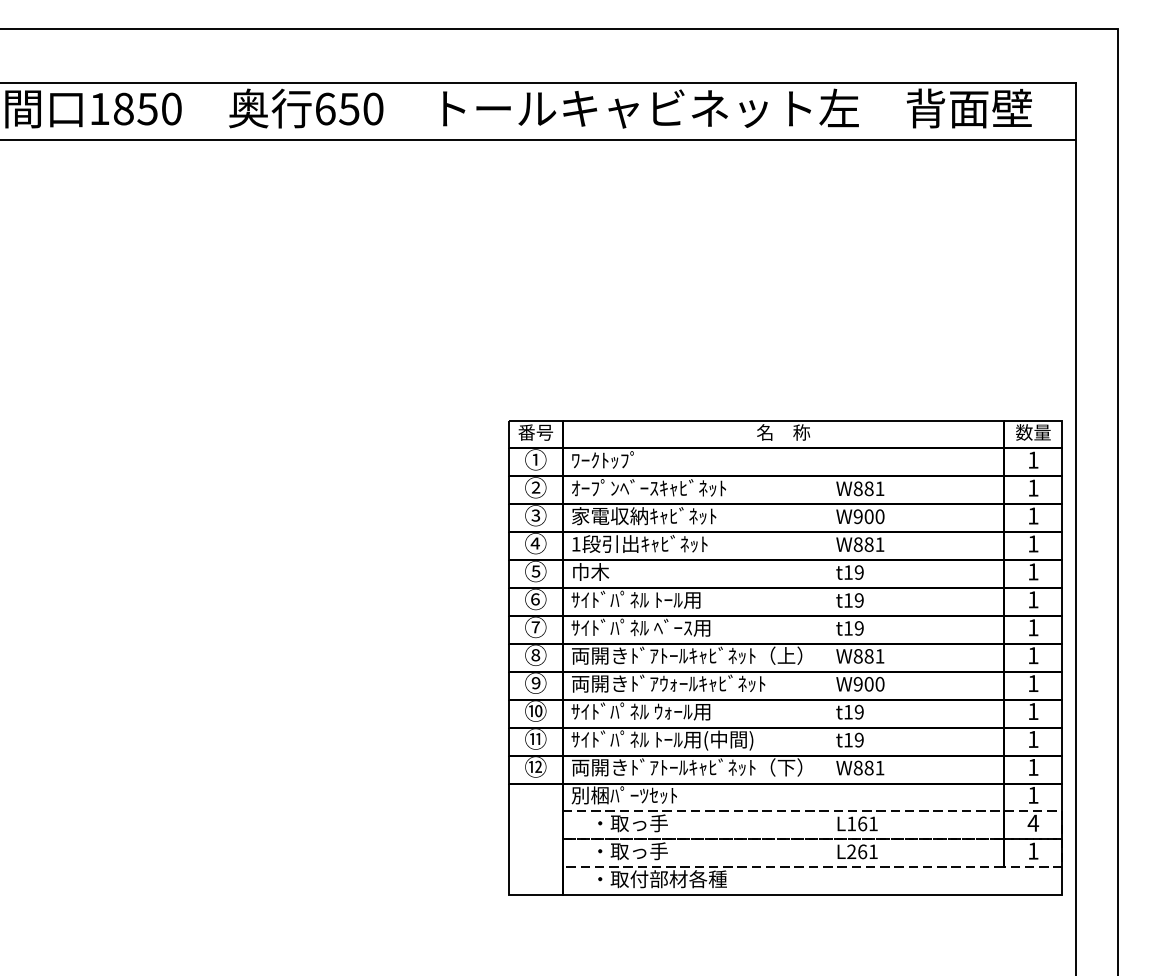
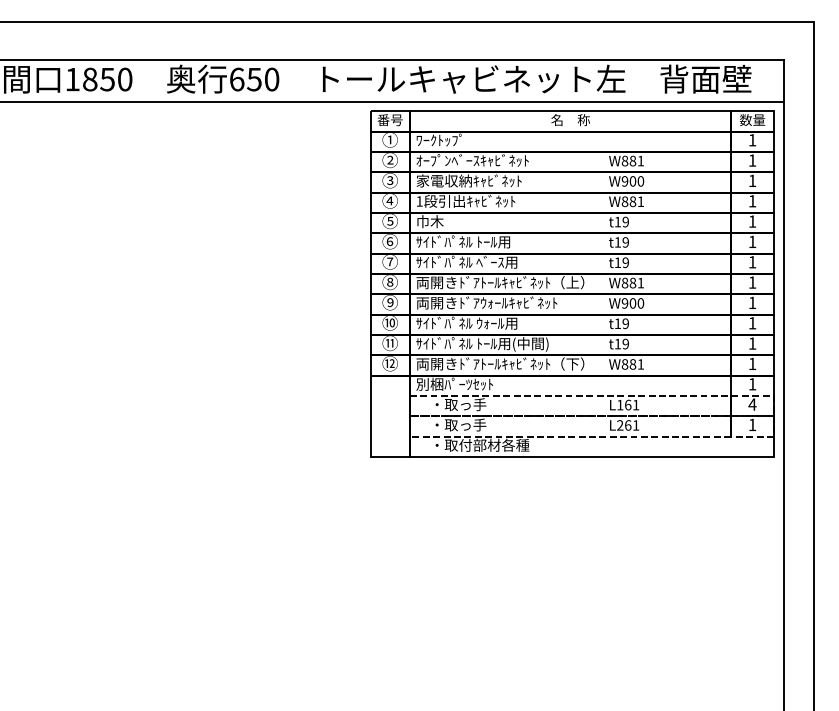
part: (786, 656) -> (572, 283), moved

